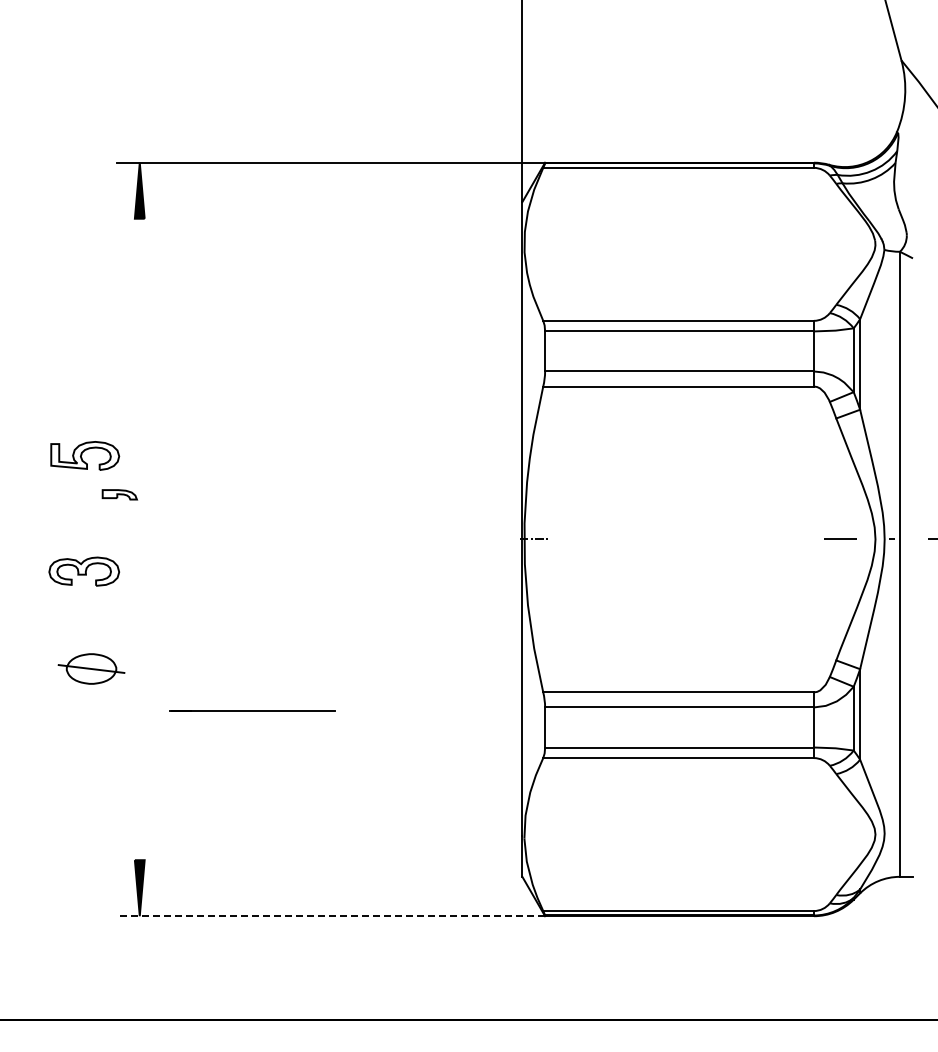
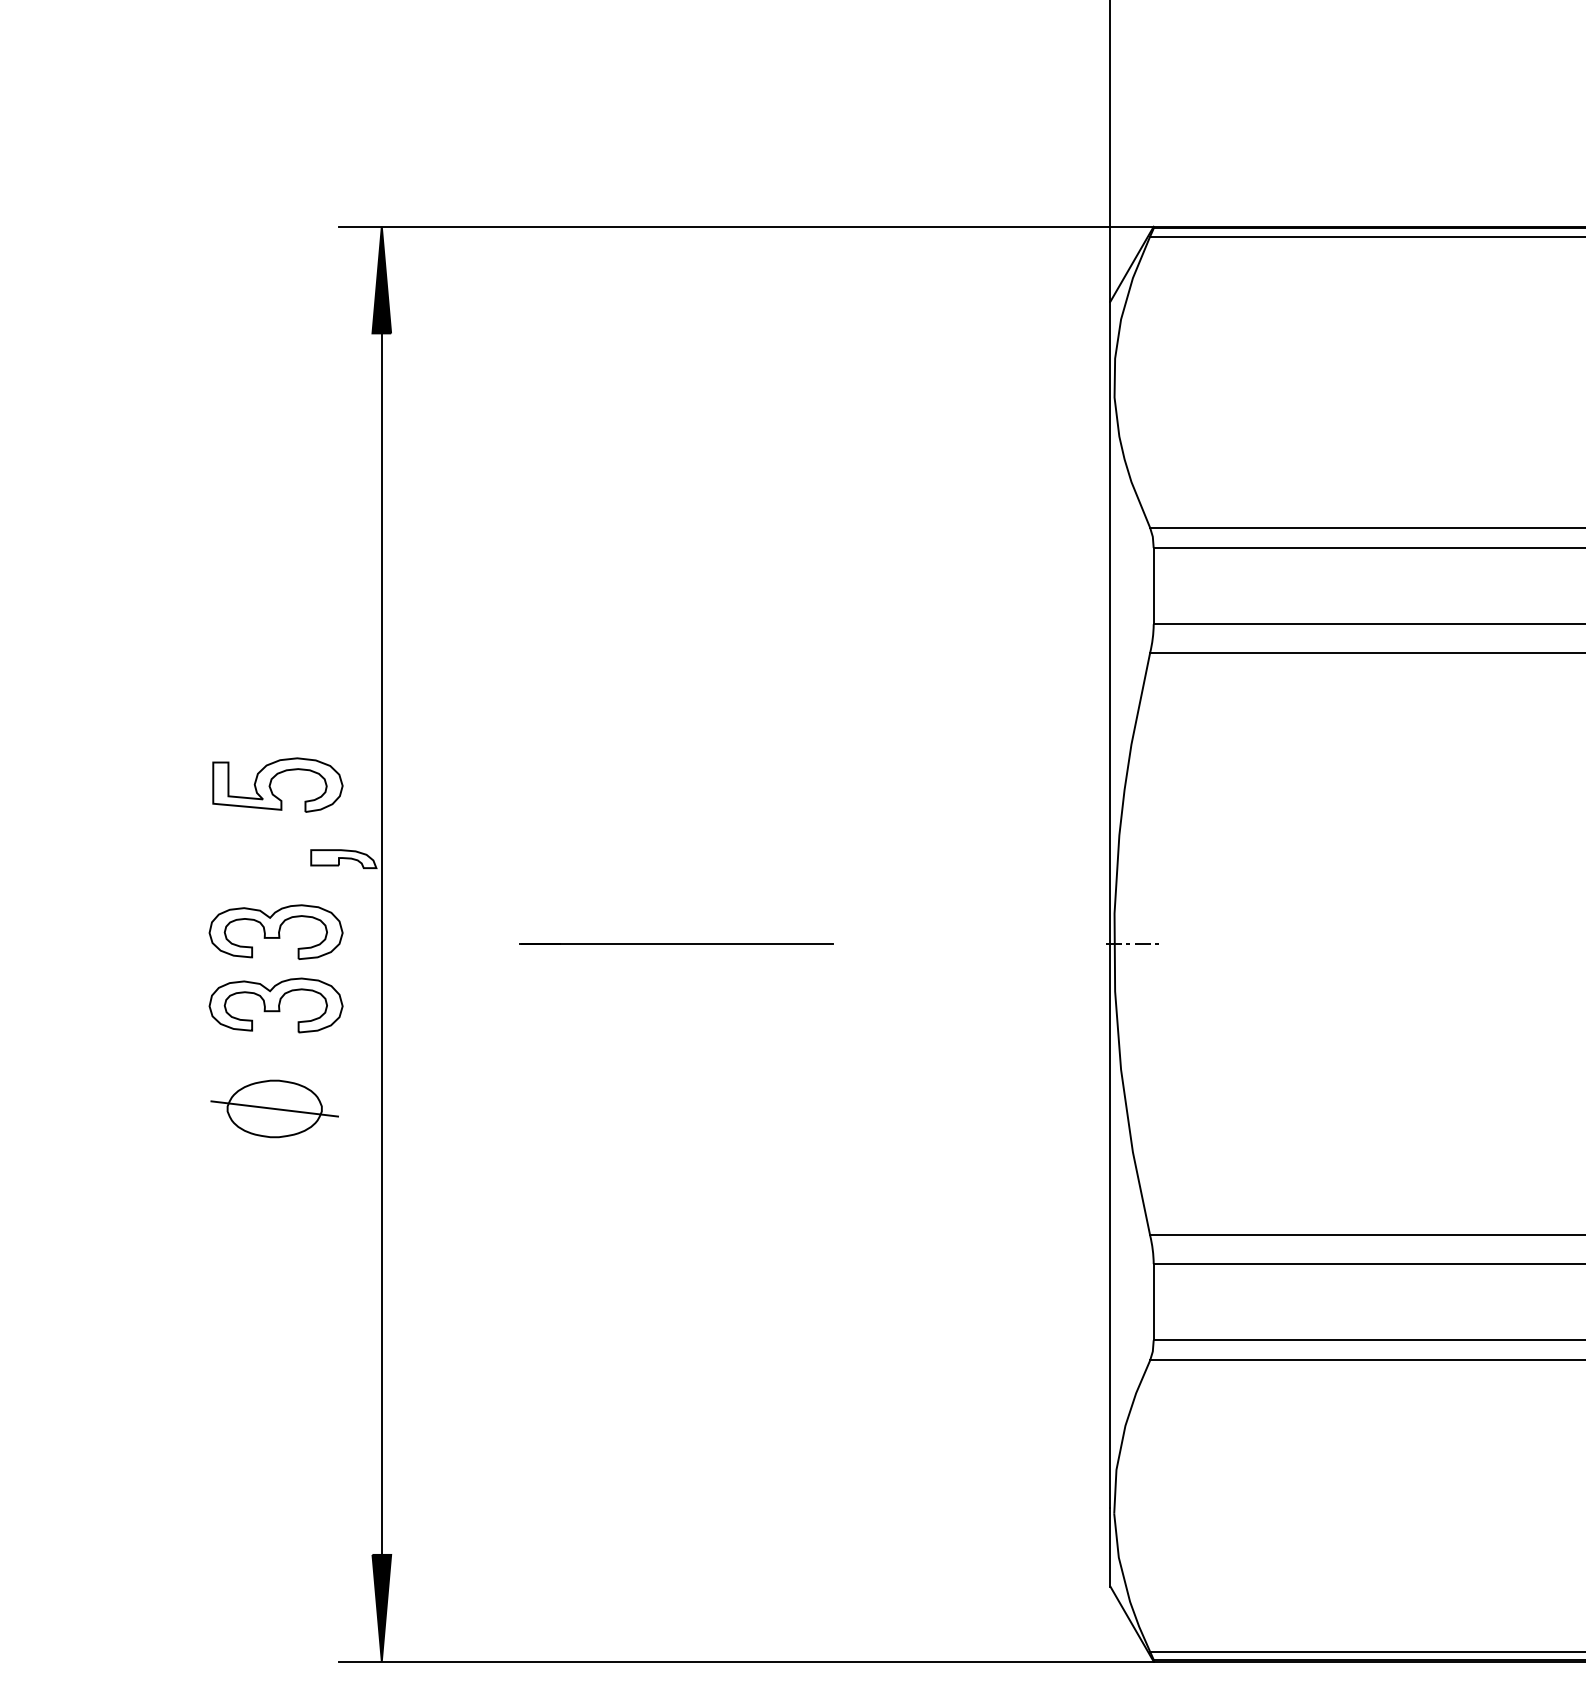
part: (84, 533) -> (276, 932), added
line: (139, 539) -> (381, 944), added
part: (91, 668) -> (274, 1107), moved
line: (252, 710) -> (676, 942), moved
line: (331, 916) -> (746, 1662), dashed -> solid

